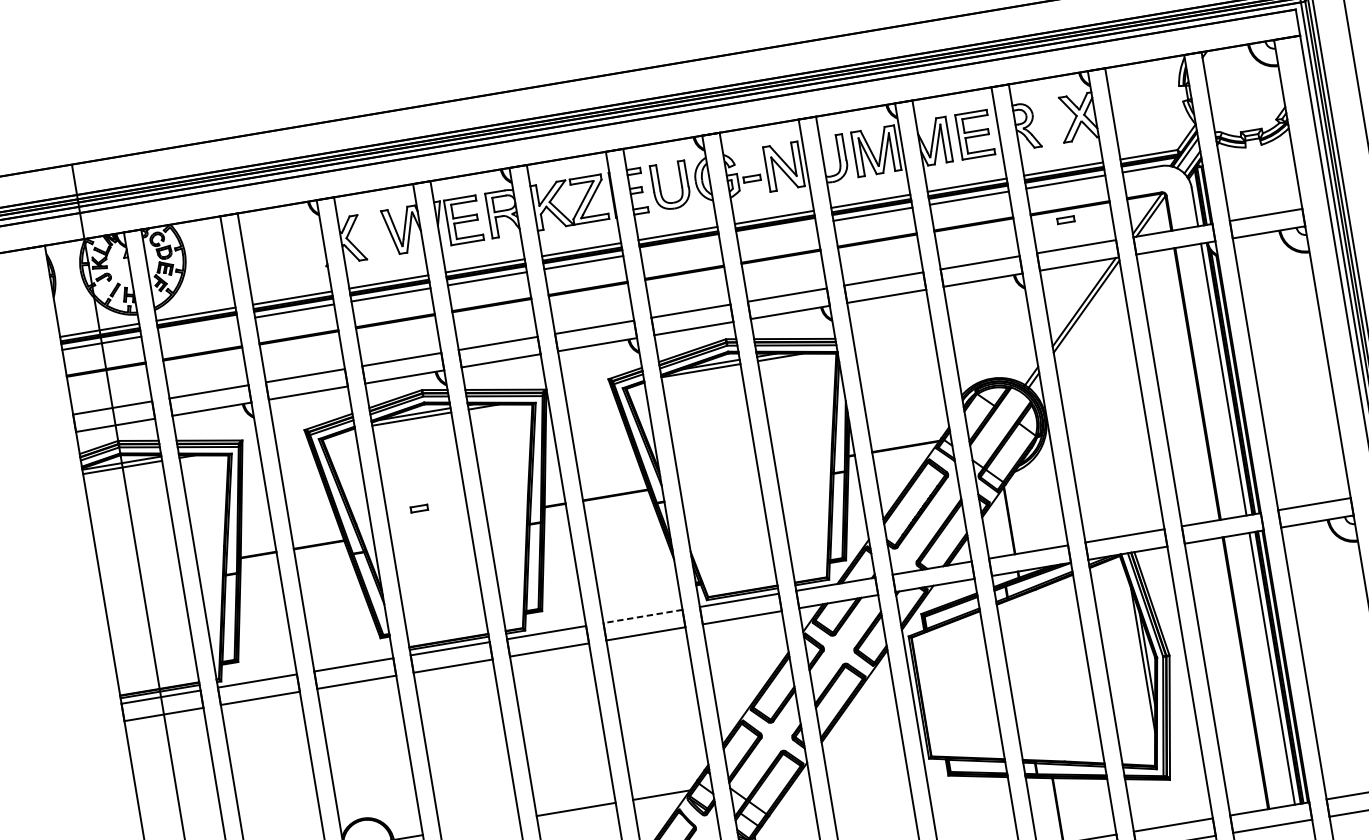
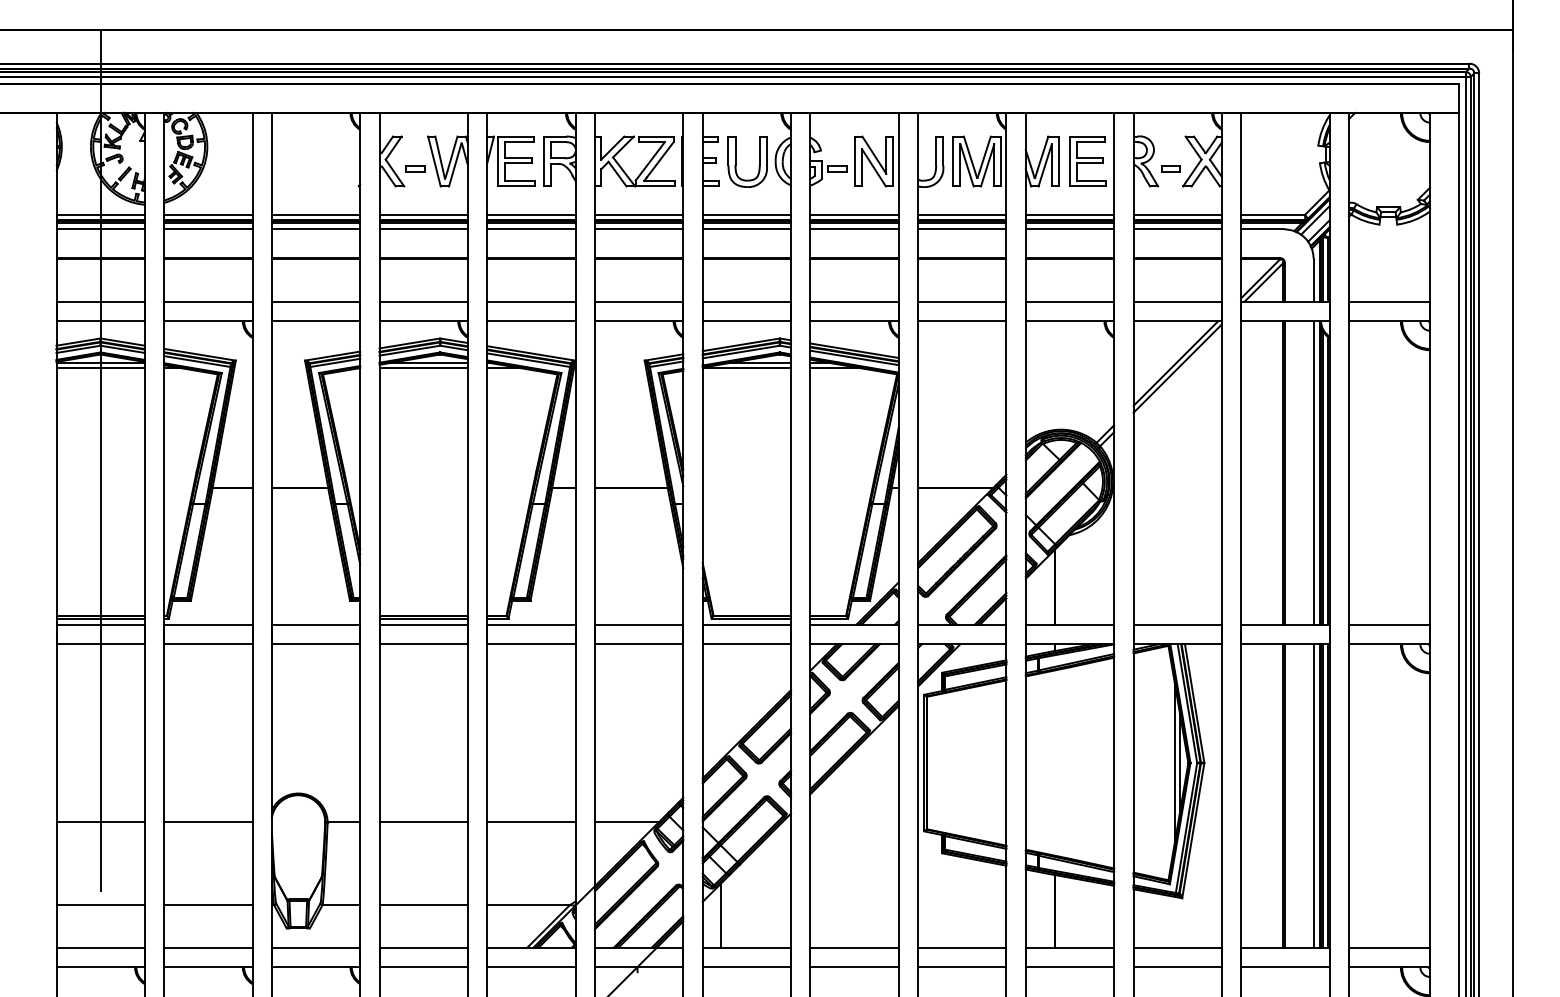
part: (1065, 219) -> (1170, 168), moved
line: (776, 230) -> (854, 229), added
line: (679, 246) -> (746, 229), added
line: (198, 327) -> (208, 229), added
part: (419, 508) -> (415, 168), moved
line: (642, 616) -> (638, 624), dashed -> solid
line: (479, 825) -> (423, 822), added

